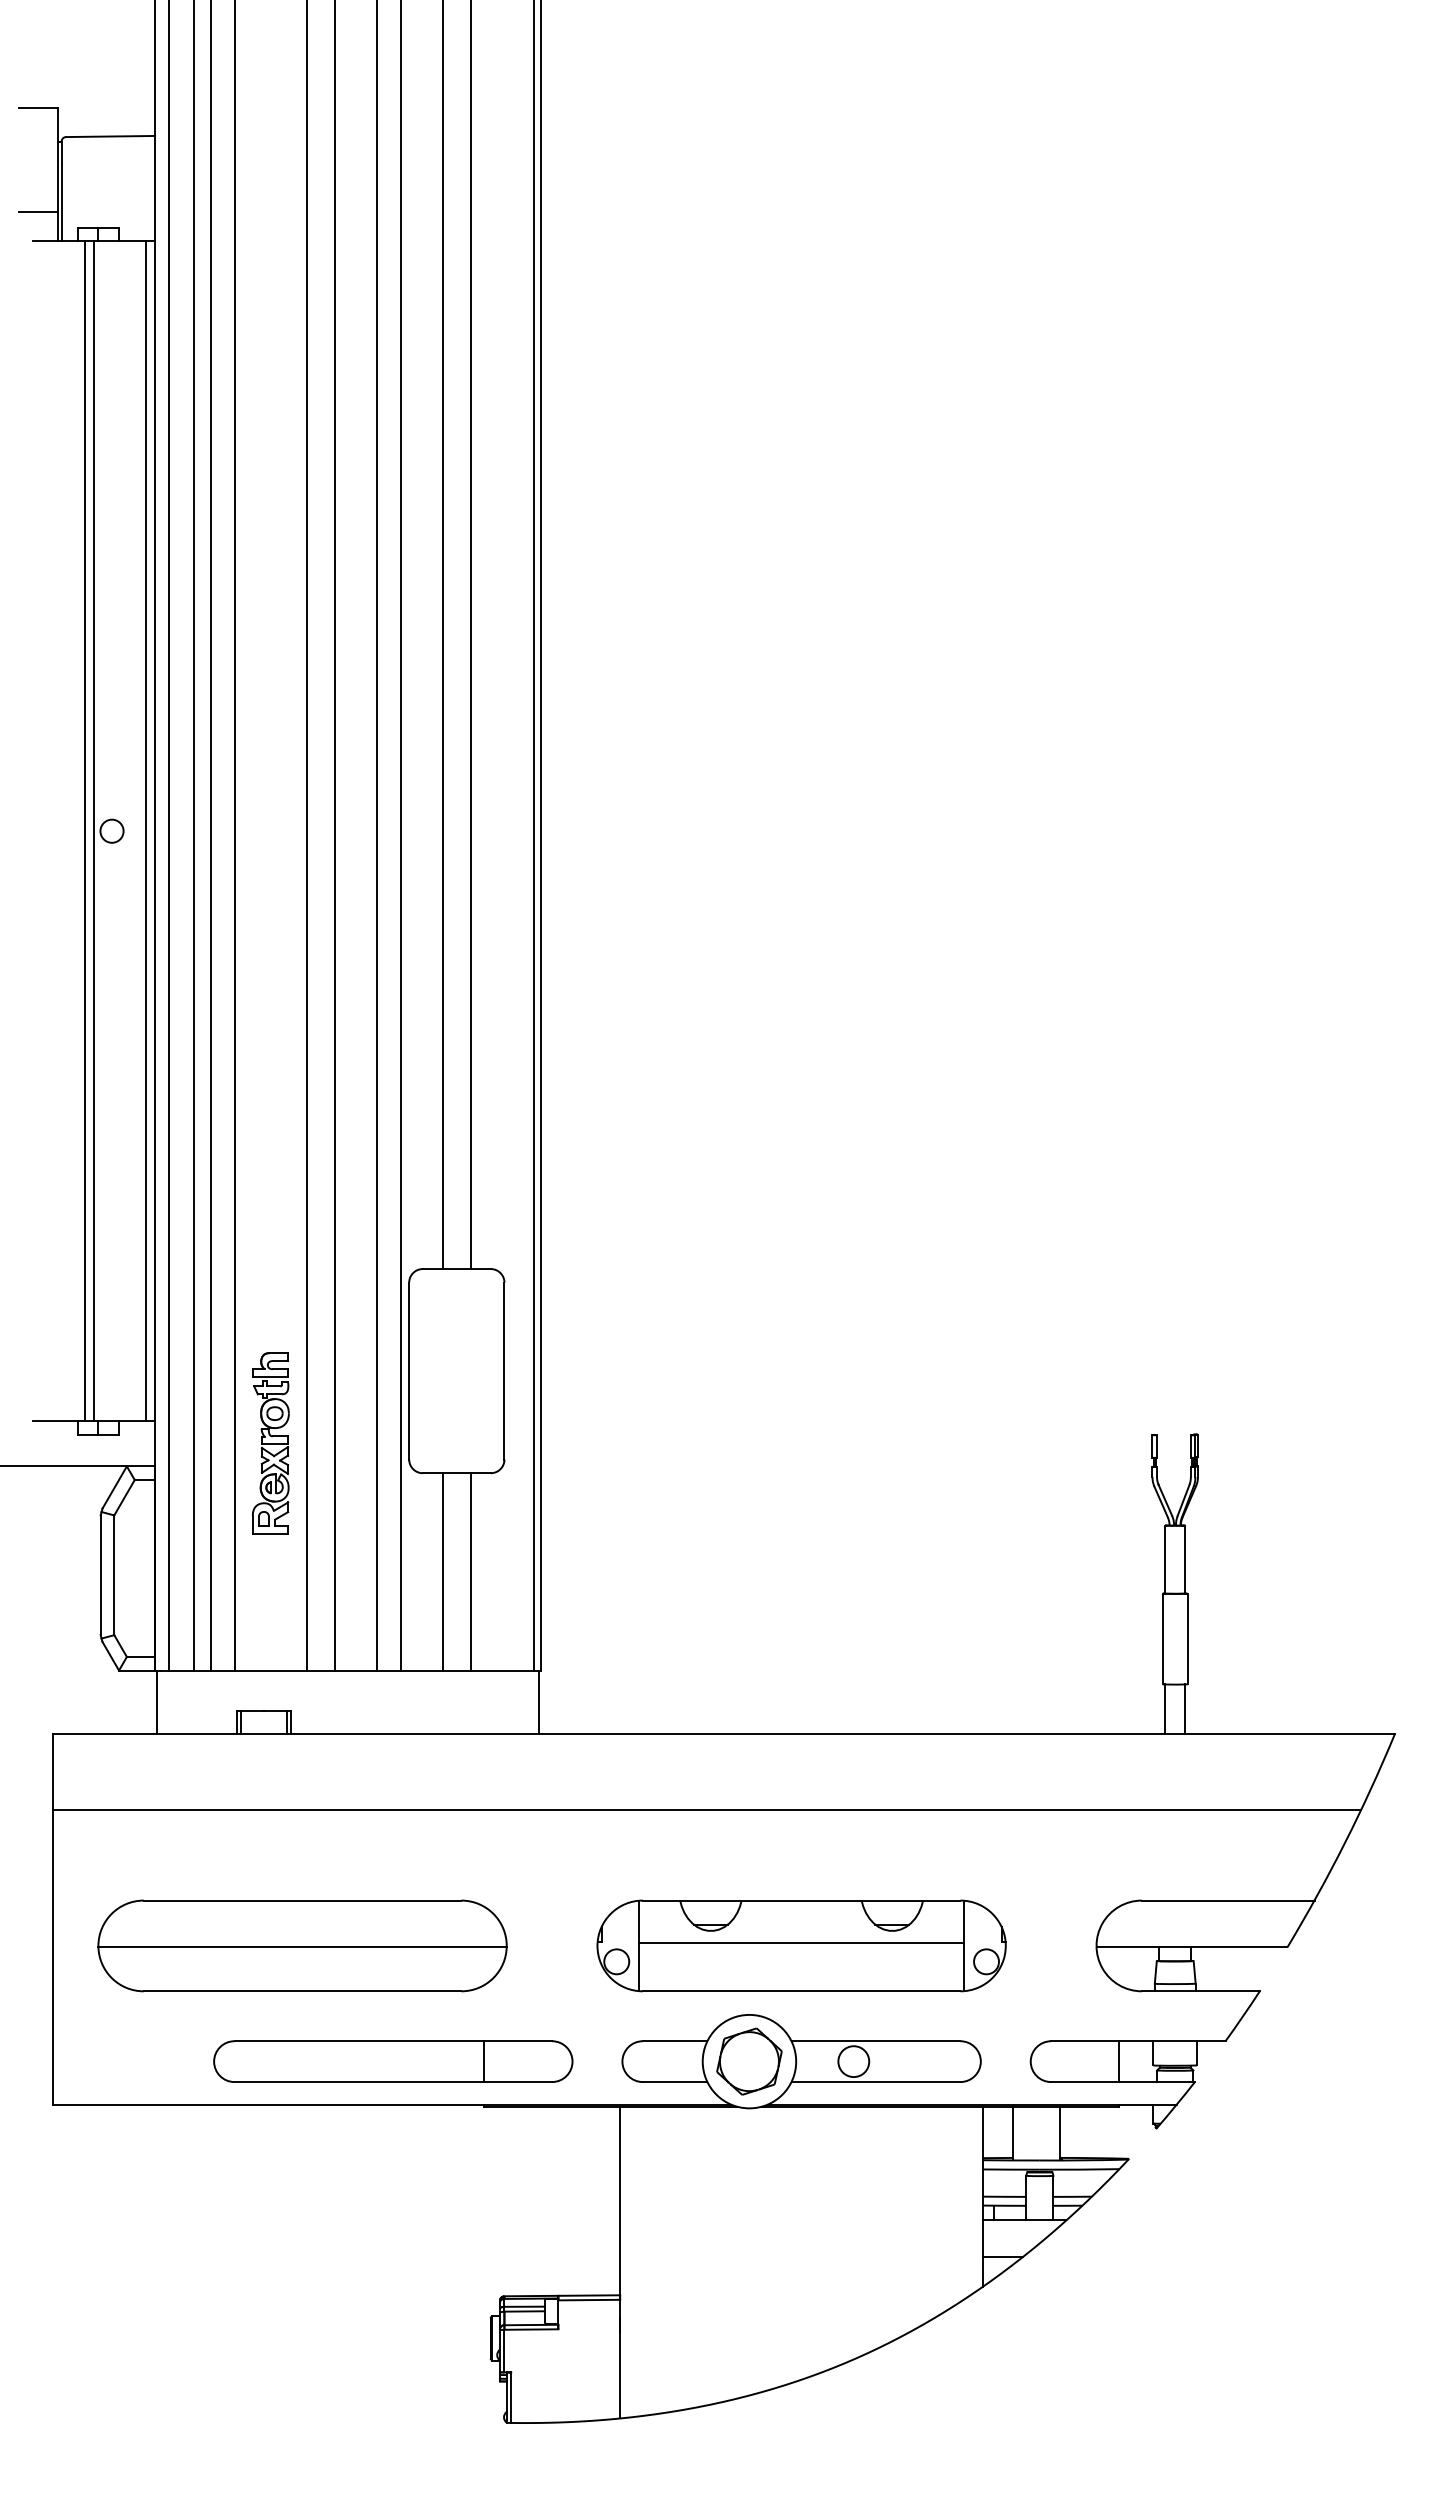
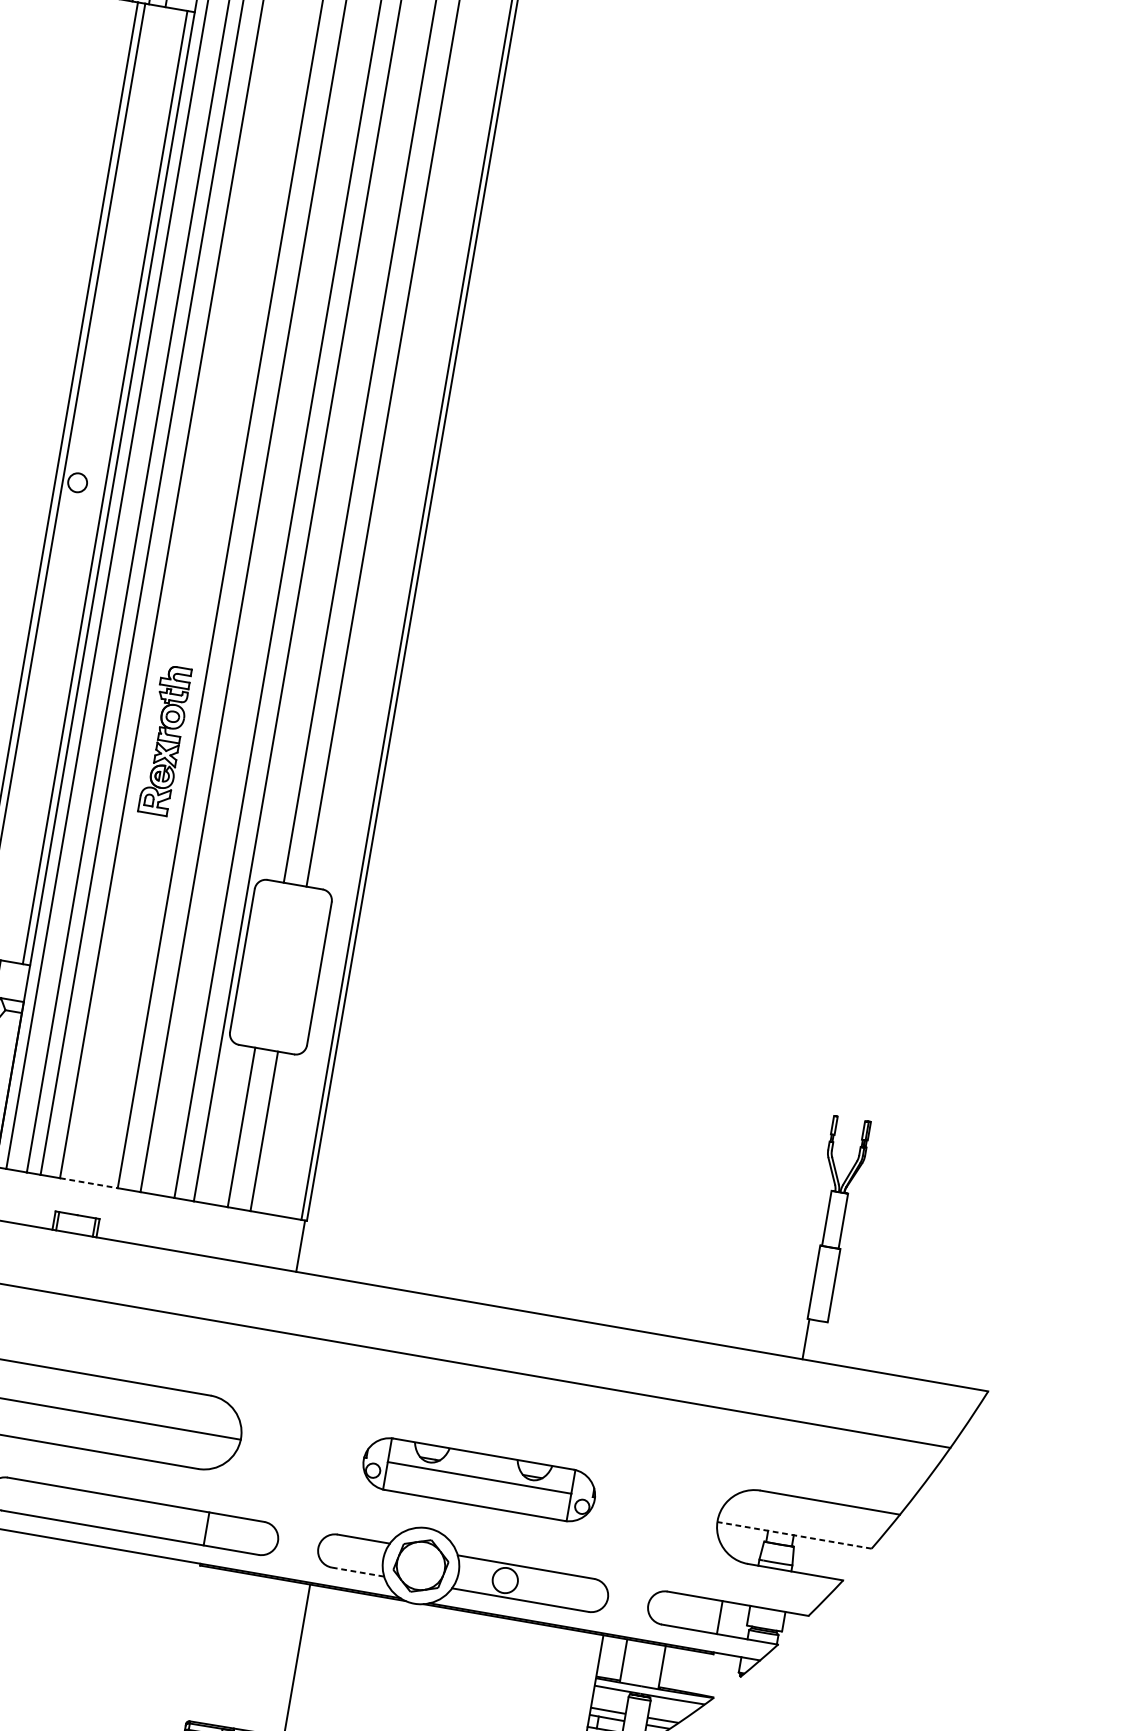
part: (270, 1443) -> (165, 740), moved
line: (270, 1670) -> (88, 1183), solid -> dashed
line: (1185, 1709) -> (822, 1342), removed
part: (801, 1945) -> (479, 1479), size x0.7
line: (1191, 1947) -> (794, 1535), solid -> dashed
line: (674, 2082) -> (357, 1572), solid -> dashed

